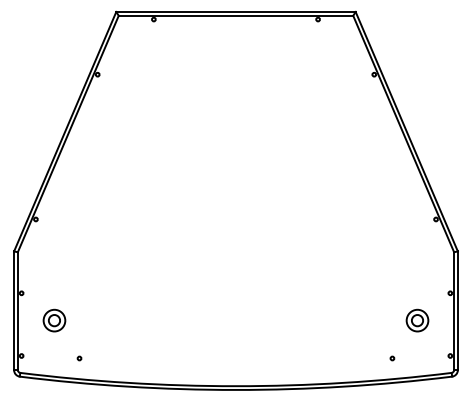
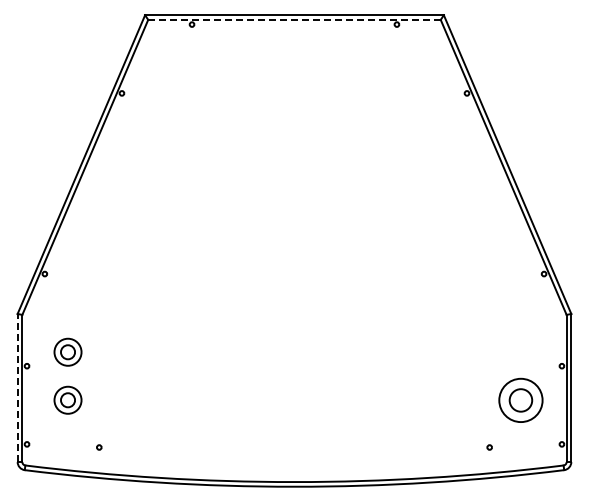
line: (236, 15) -> (294, 19), solid -> dashed
part: (54, 281) -> (67, 351), added
line: (13, 310) -> (17, 387), solid -> dashed
part: (417, 320) -> (520, 399), size x1.6

